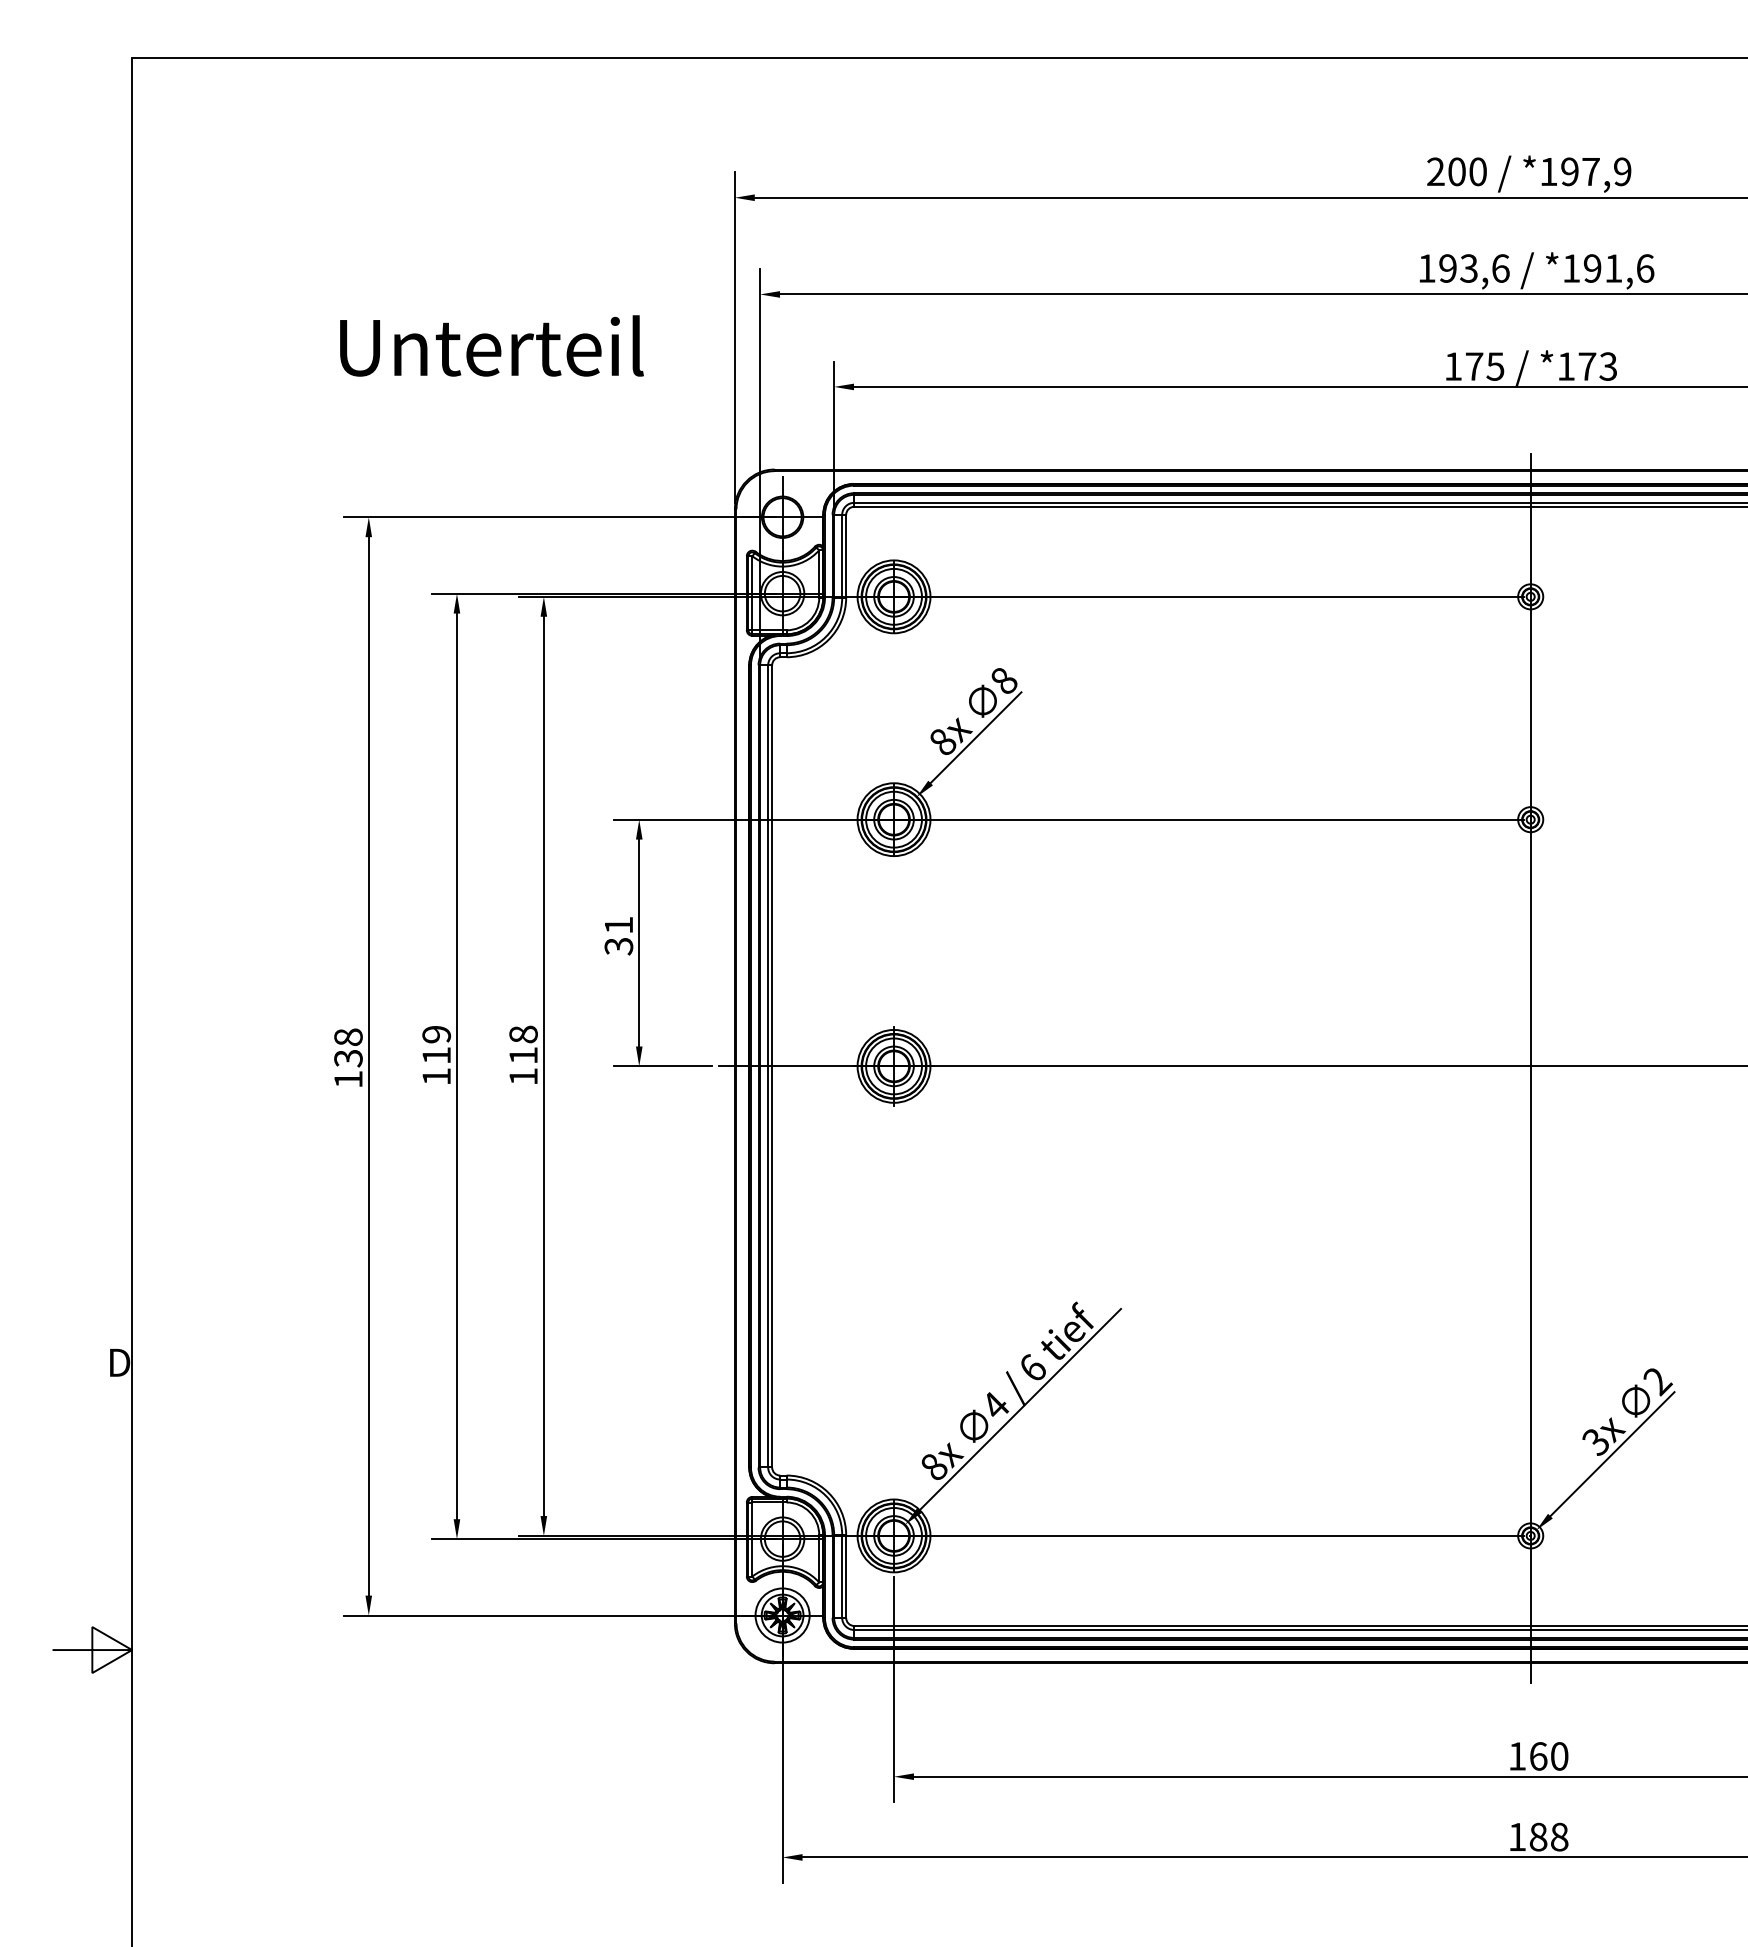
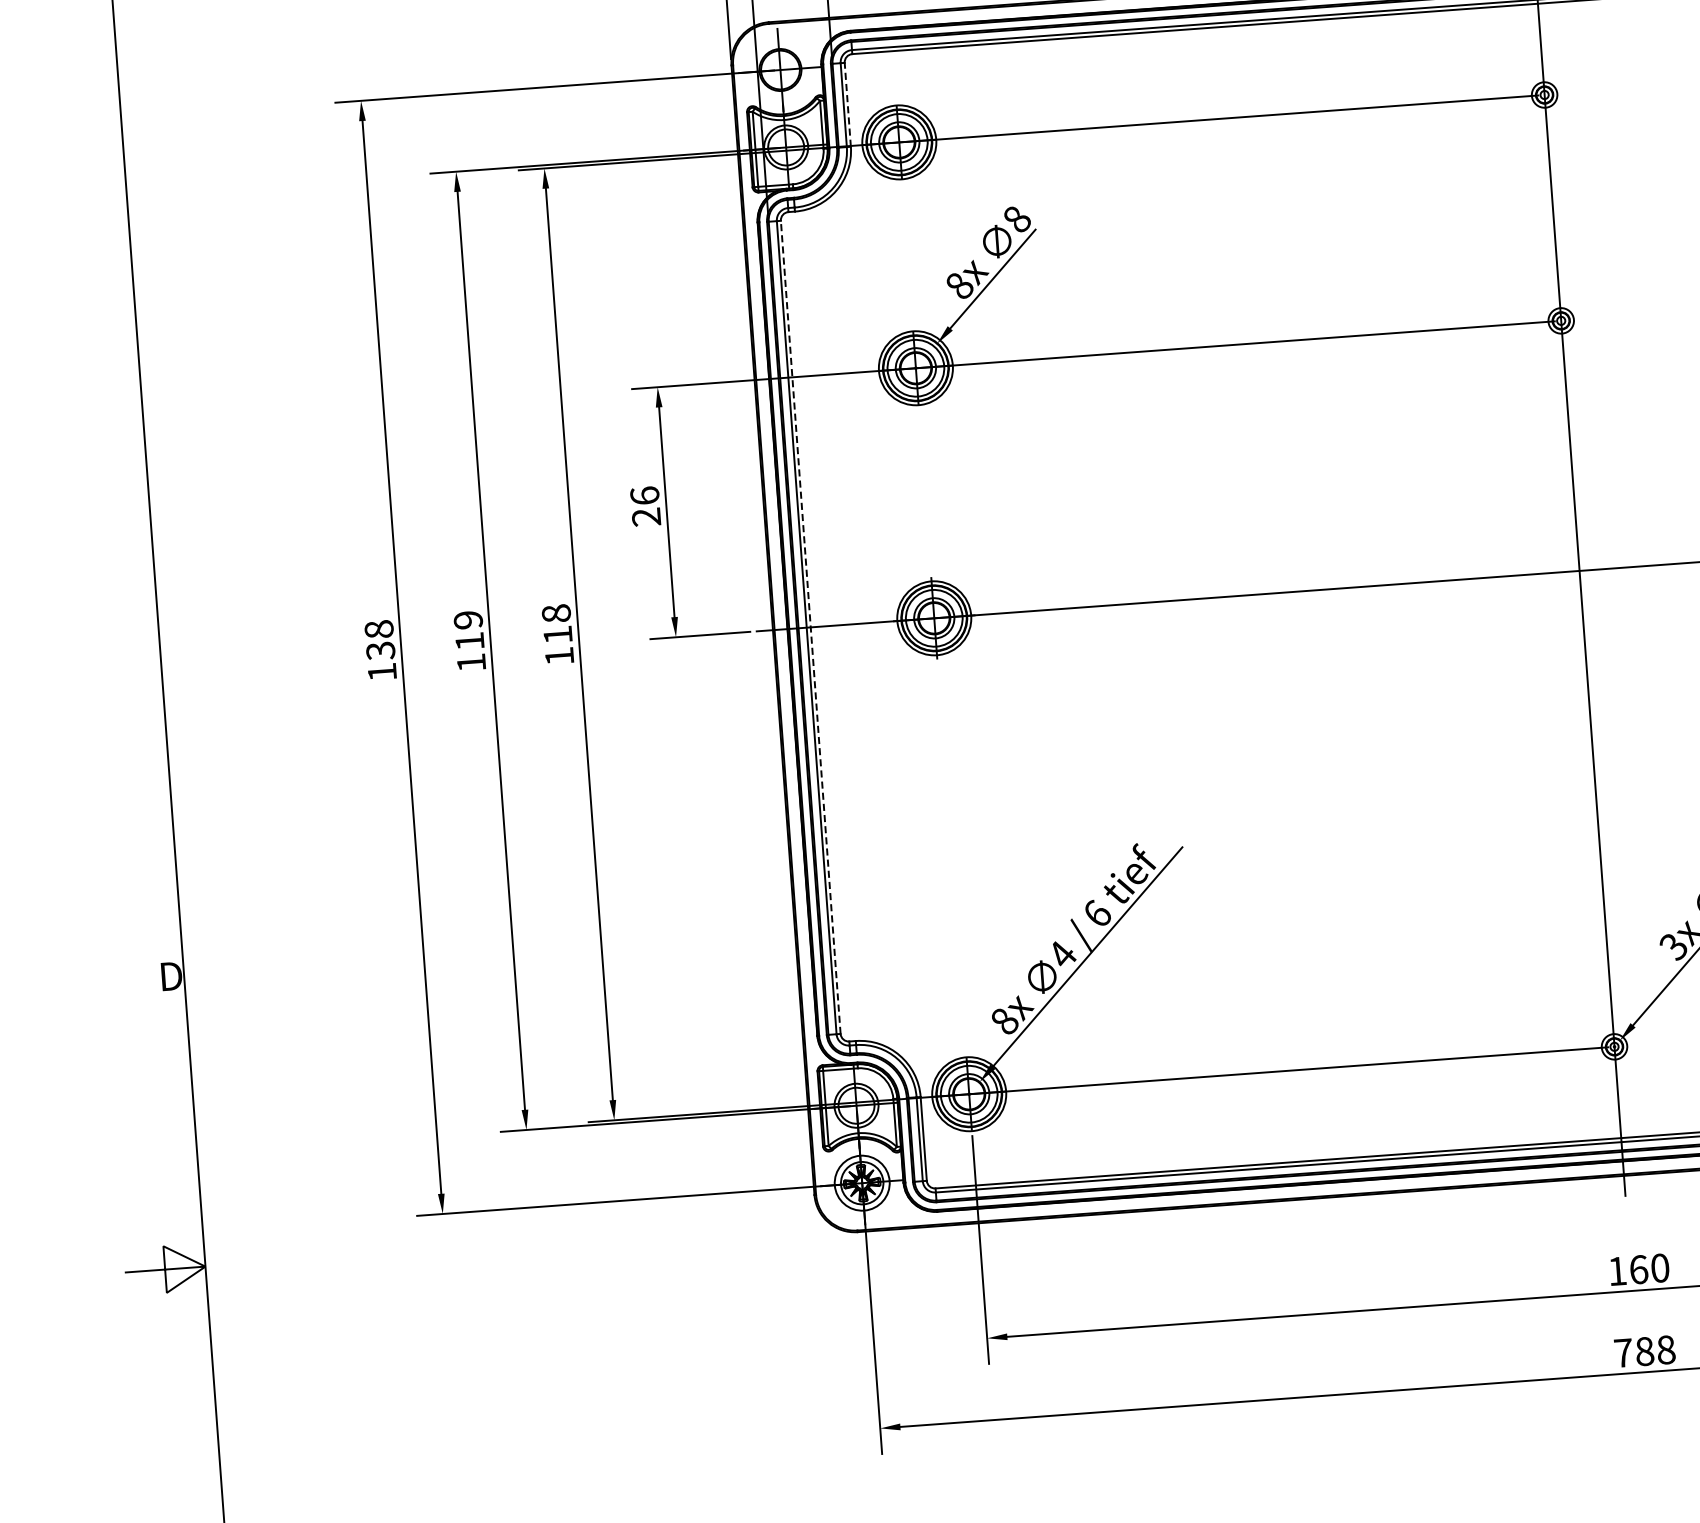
line: (846, 555) -> (848, 104), solid -> dashed
text: (618, 935) -> (645, 506), 31 -> 26
line: (772, 1065) -> (811, 626), solid -> dashed
text: (1517, 1836) -> (1623, 1352), 188 -> 788

